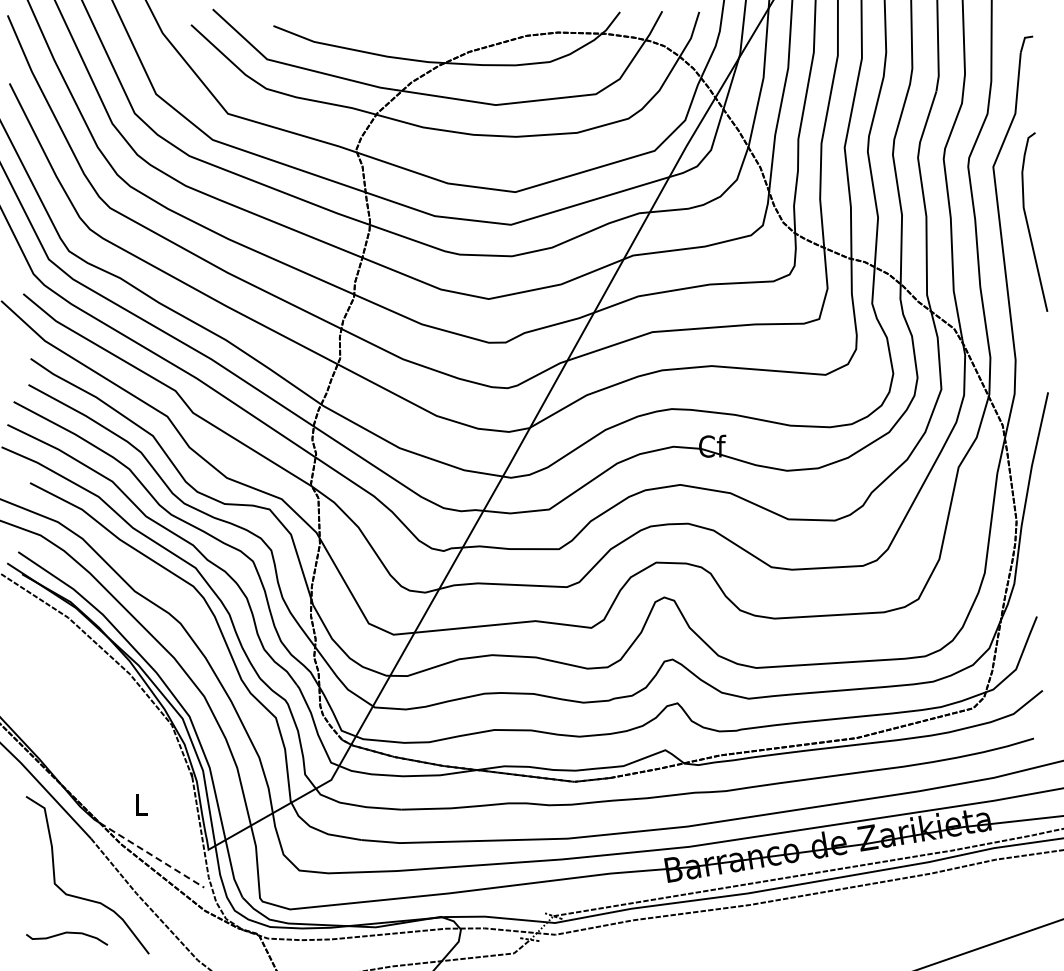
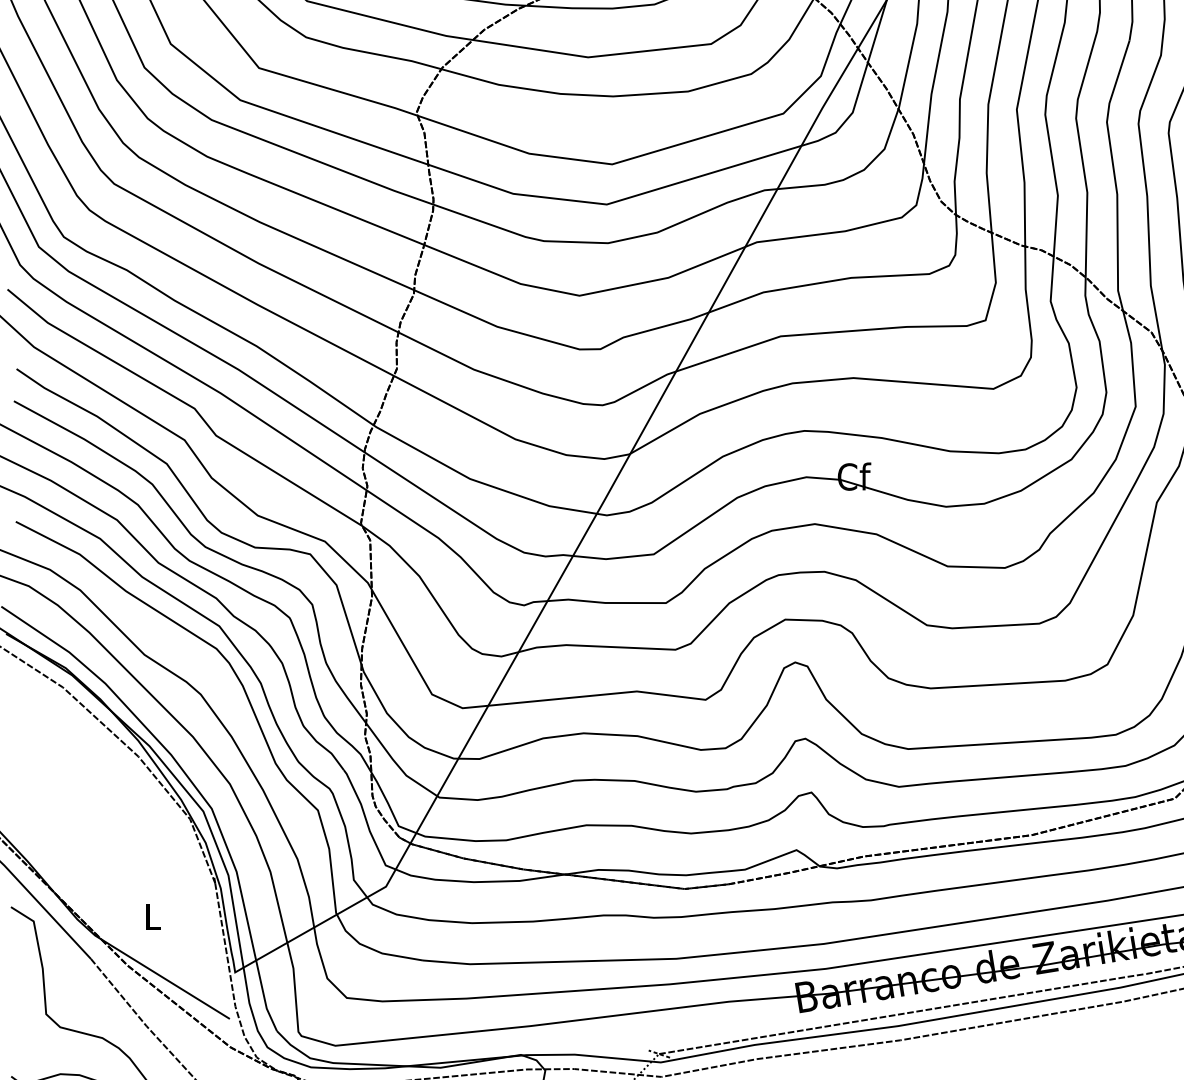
line: (152, 855) -> (166, 979), dashed -> solid

